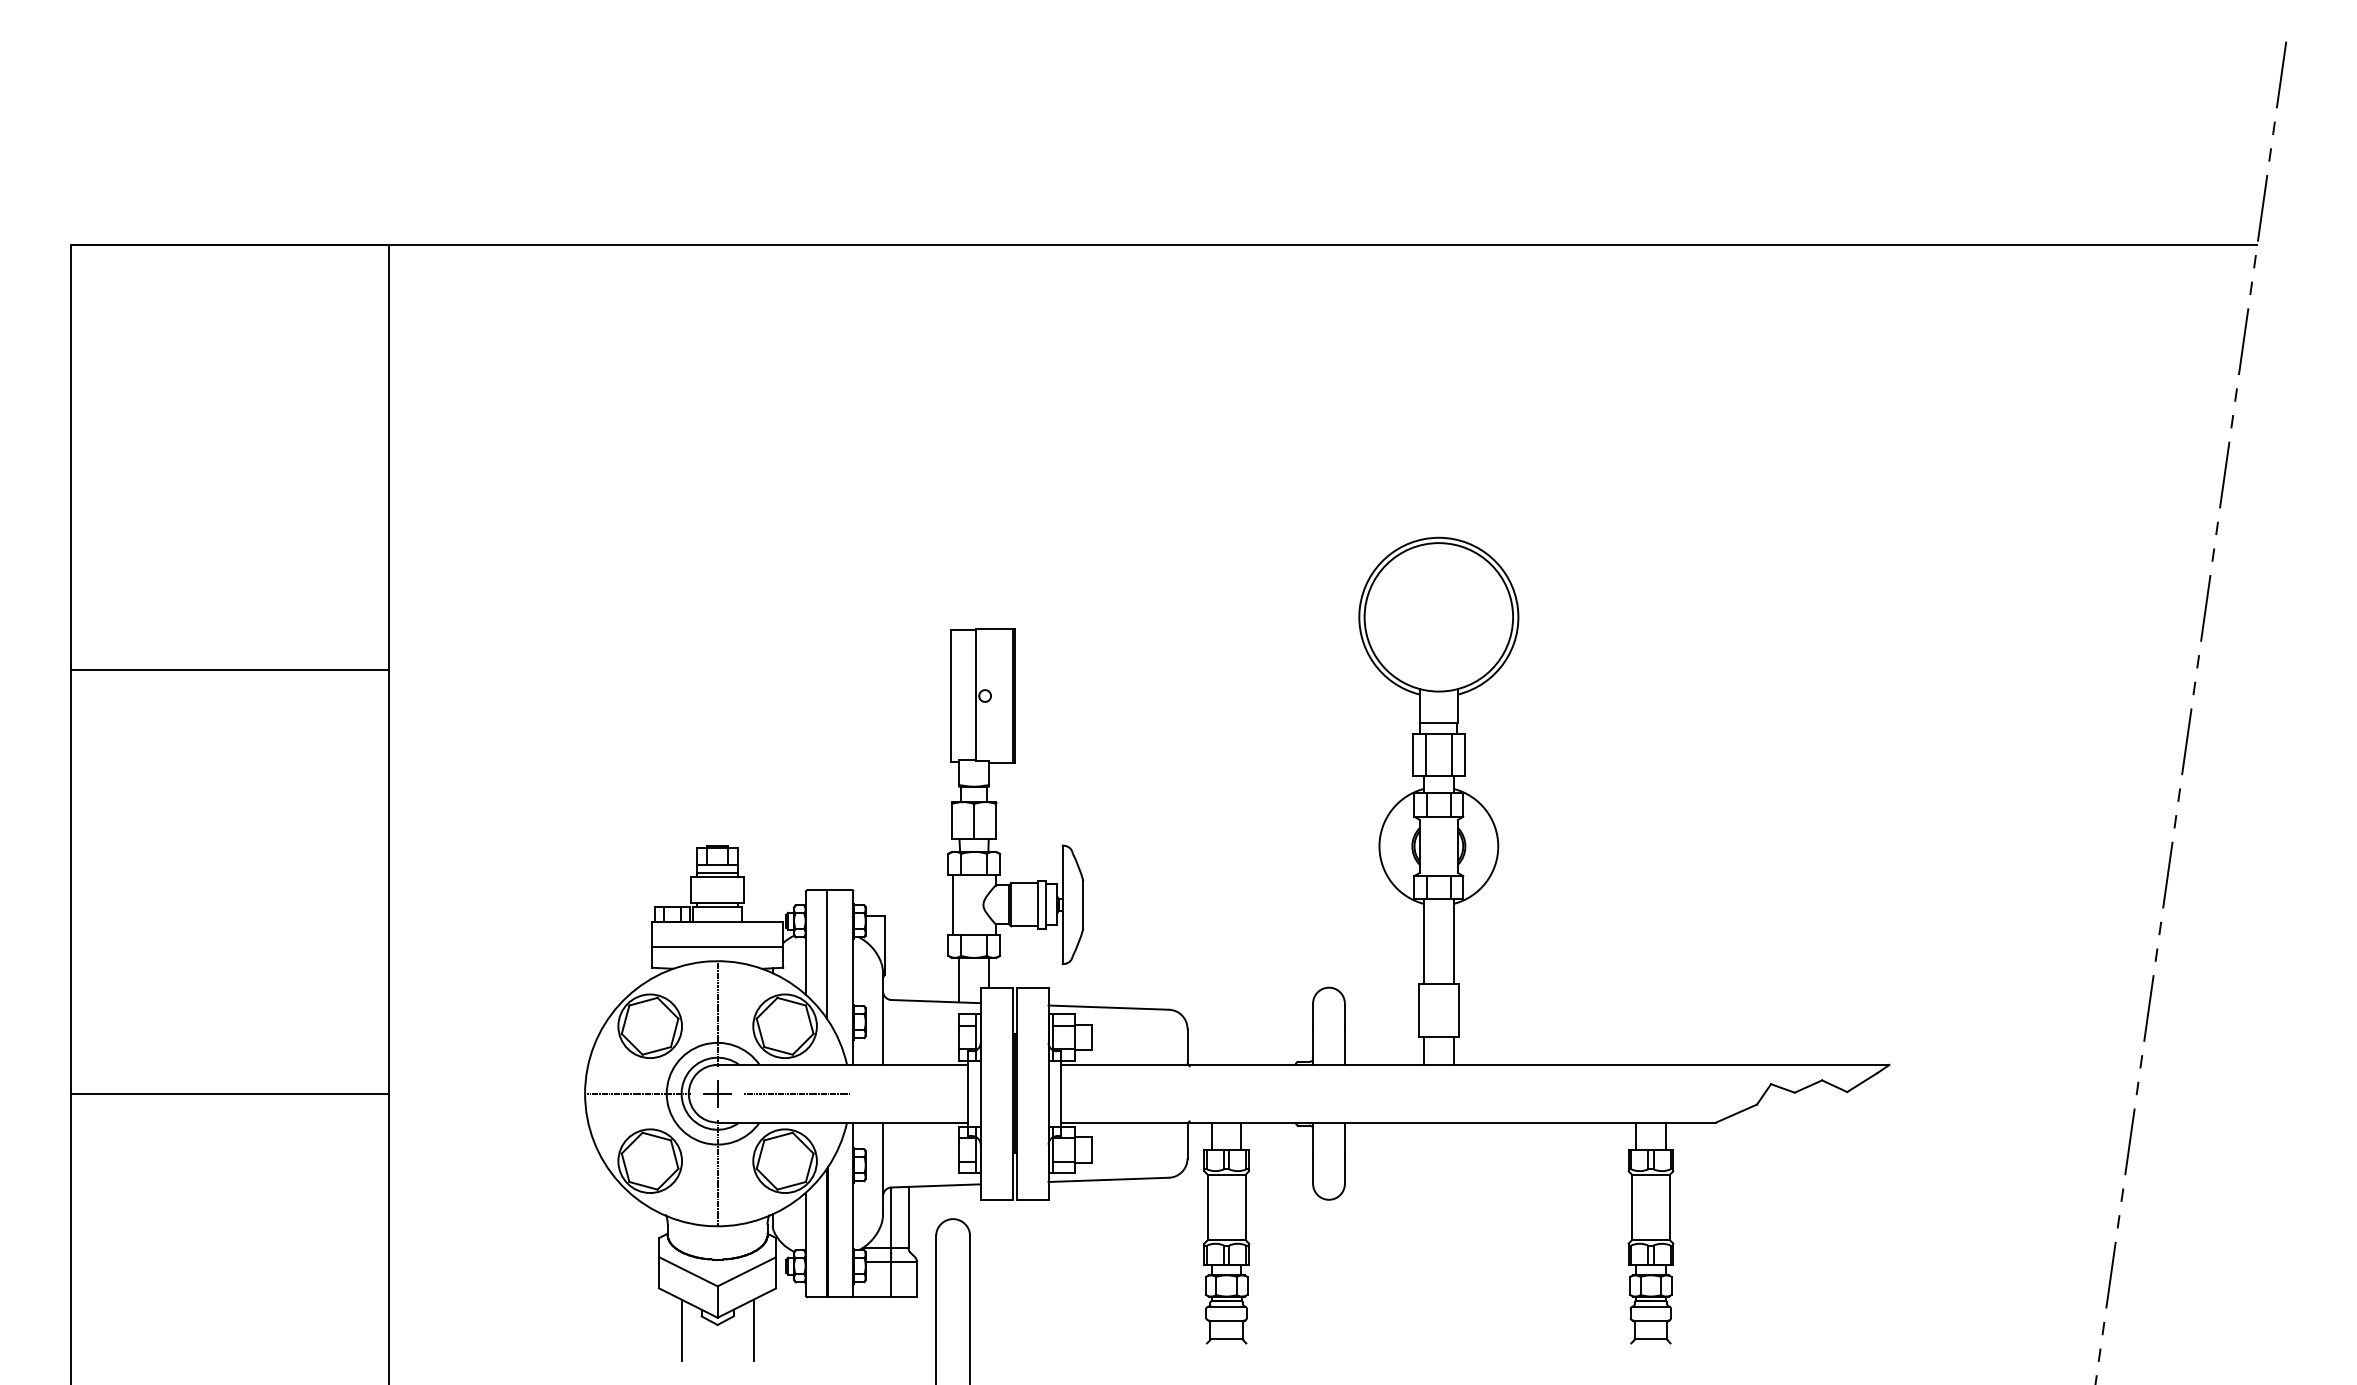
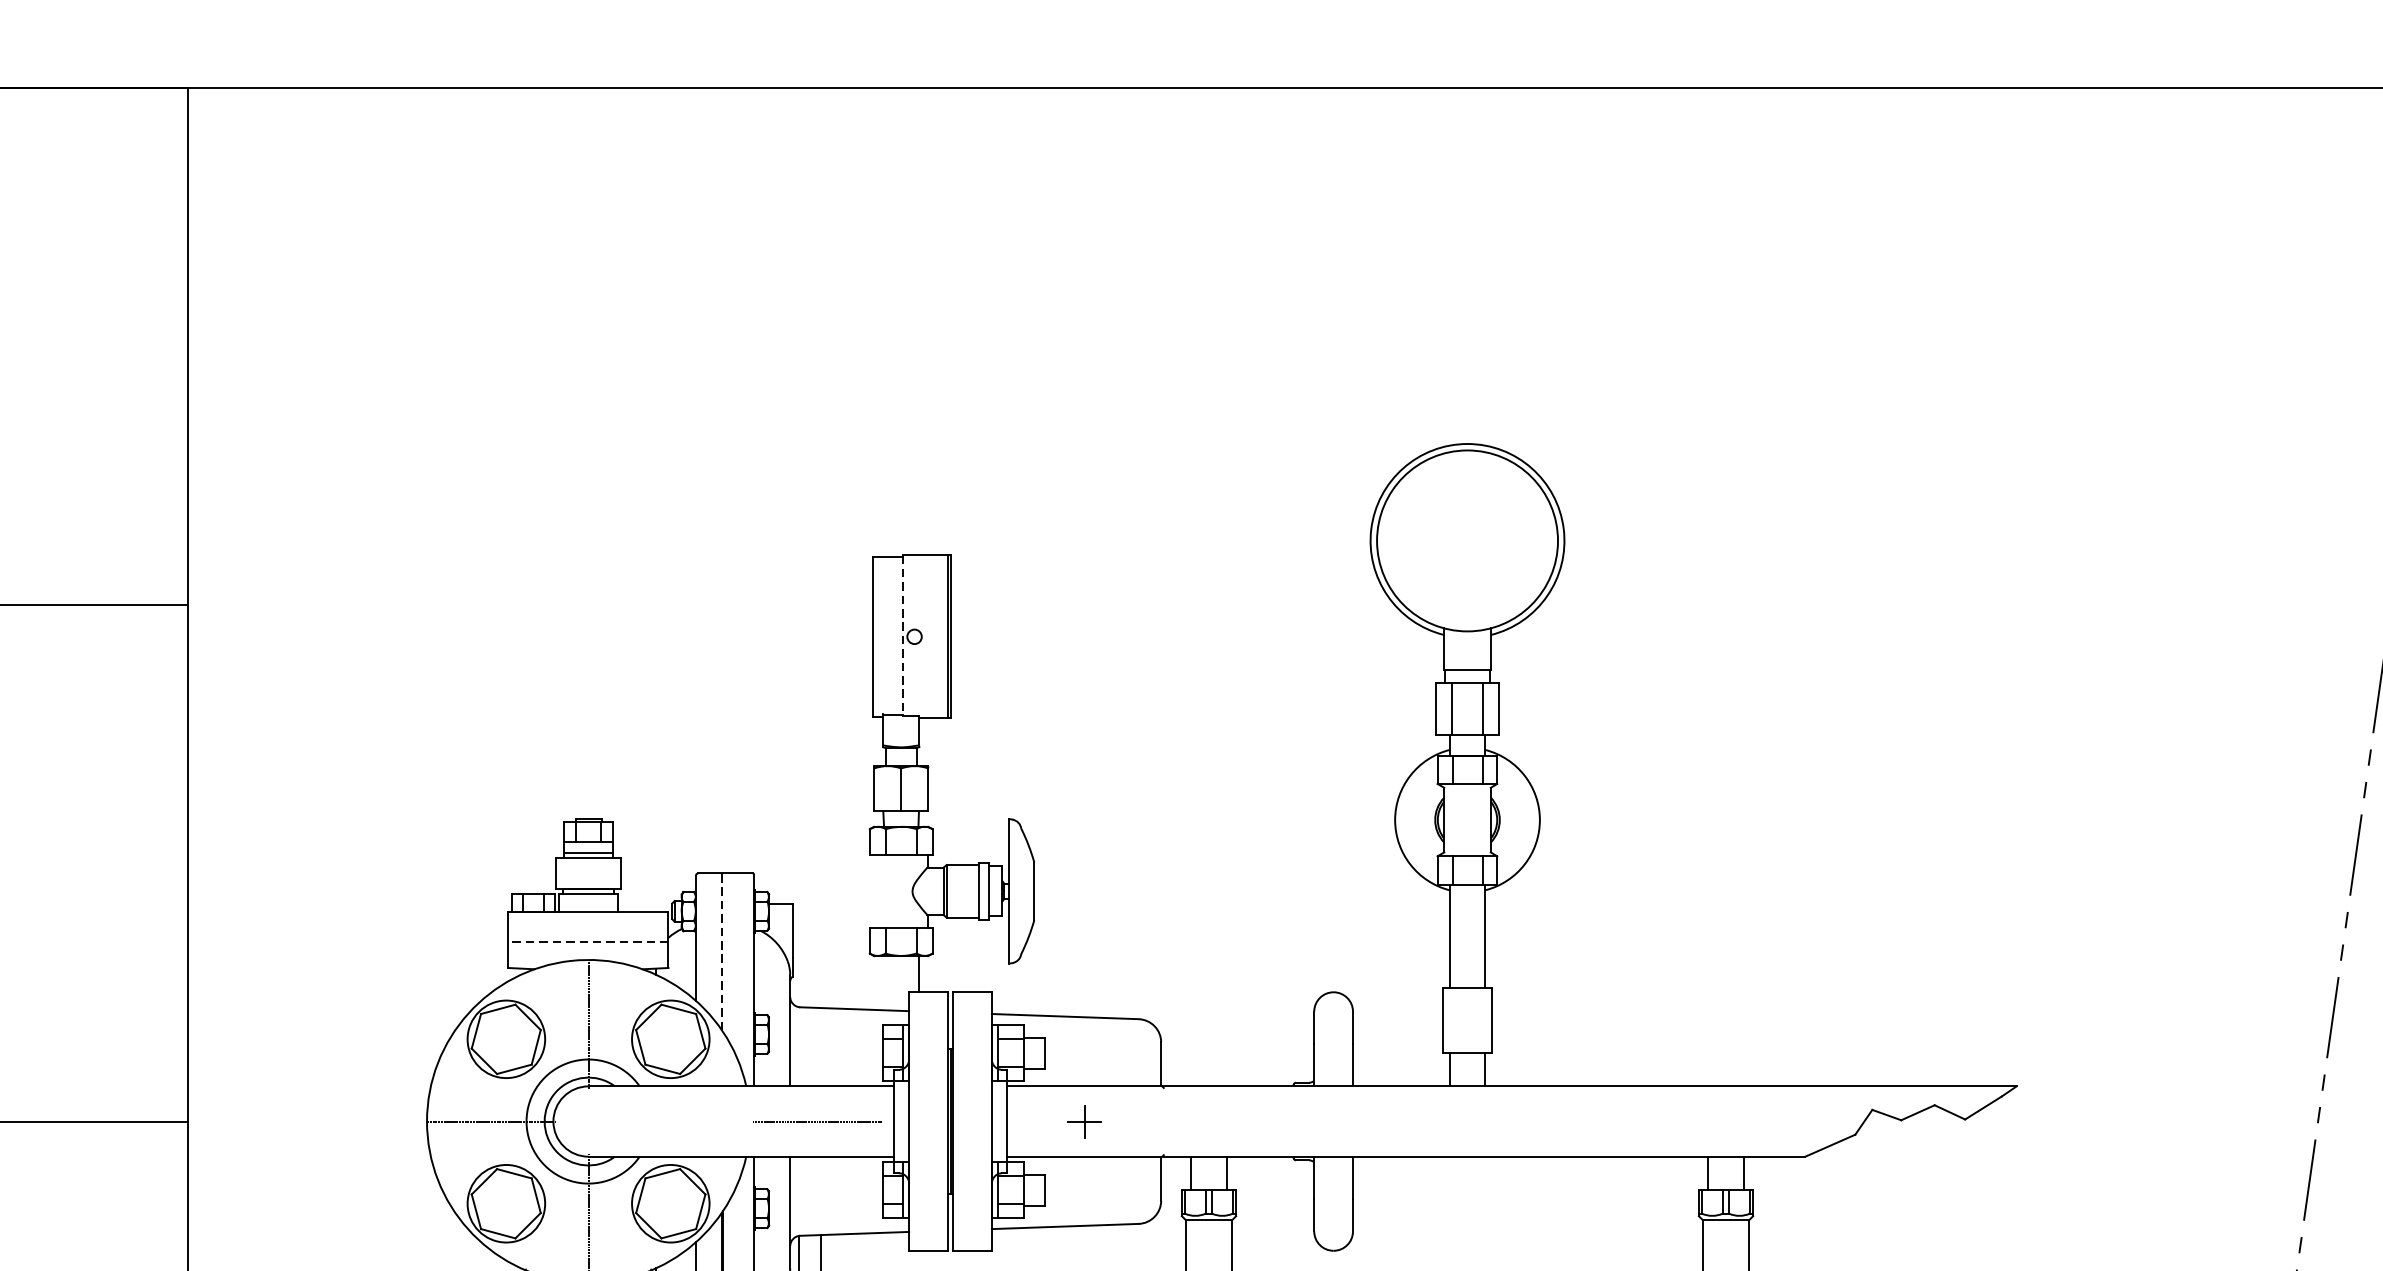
line: (975, 695) -> (902, 636), solid -> dashed
line: (952, 904) -> (874, 890), removed
line: (717, 946) -> (588, 942), solid -> dashed
line: (826, 953) -> (721, 950), solid -> dashed
line: (959, 980) -> (883, 983), removed
part: (717, 1093) -> (1084, 1121), moved
line: (795, 1093) -> (815, 1121), moved

